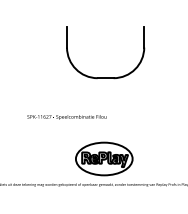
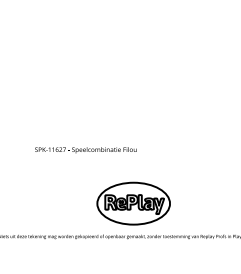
part: (105, 77) -> (135, 99), removed

